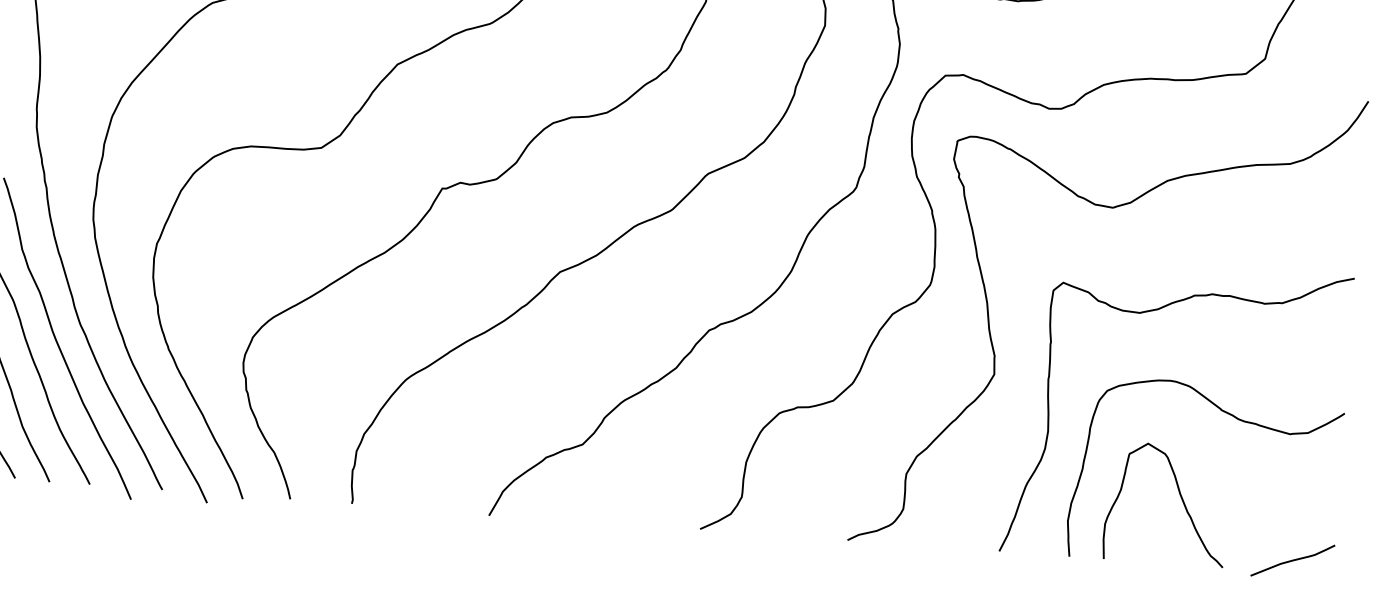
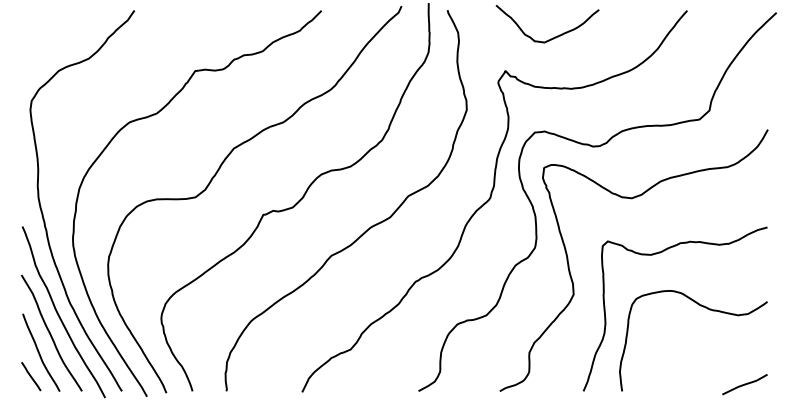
curve: (1179, 499) -> (680, 355), removed

